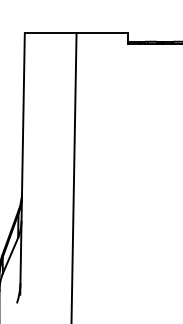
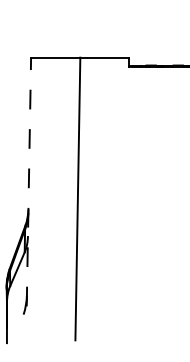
line: (22, 163) -> (28, 181), solid -> dashed

